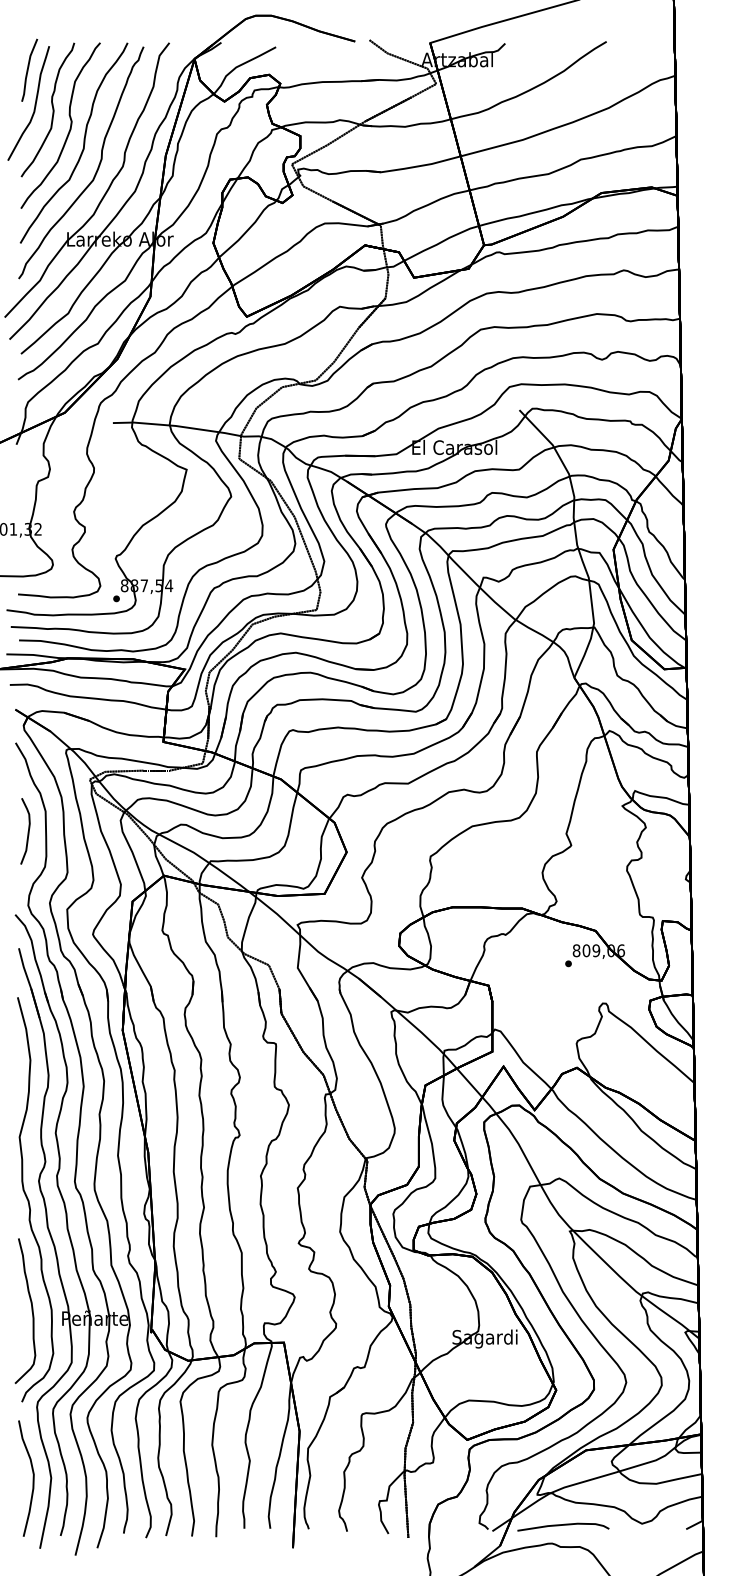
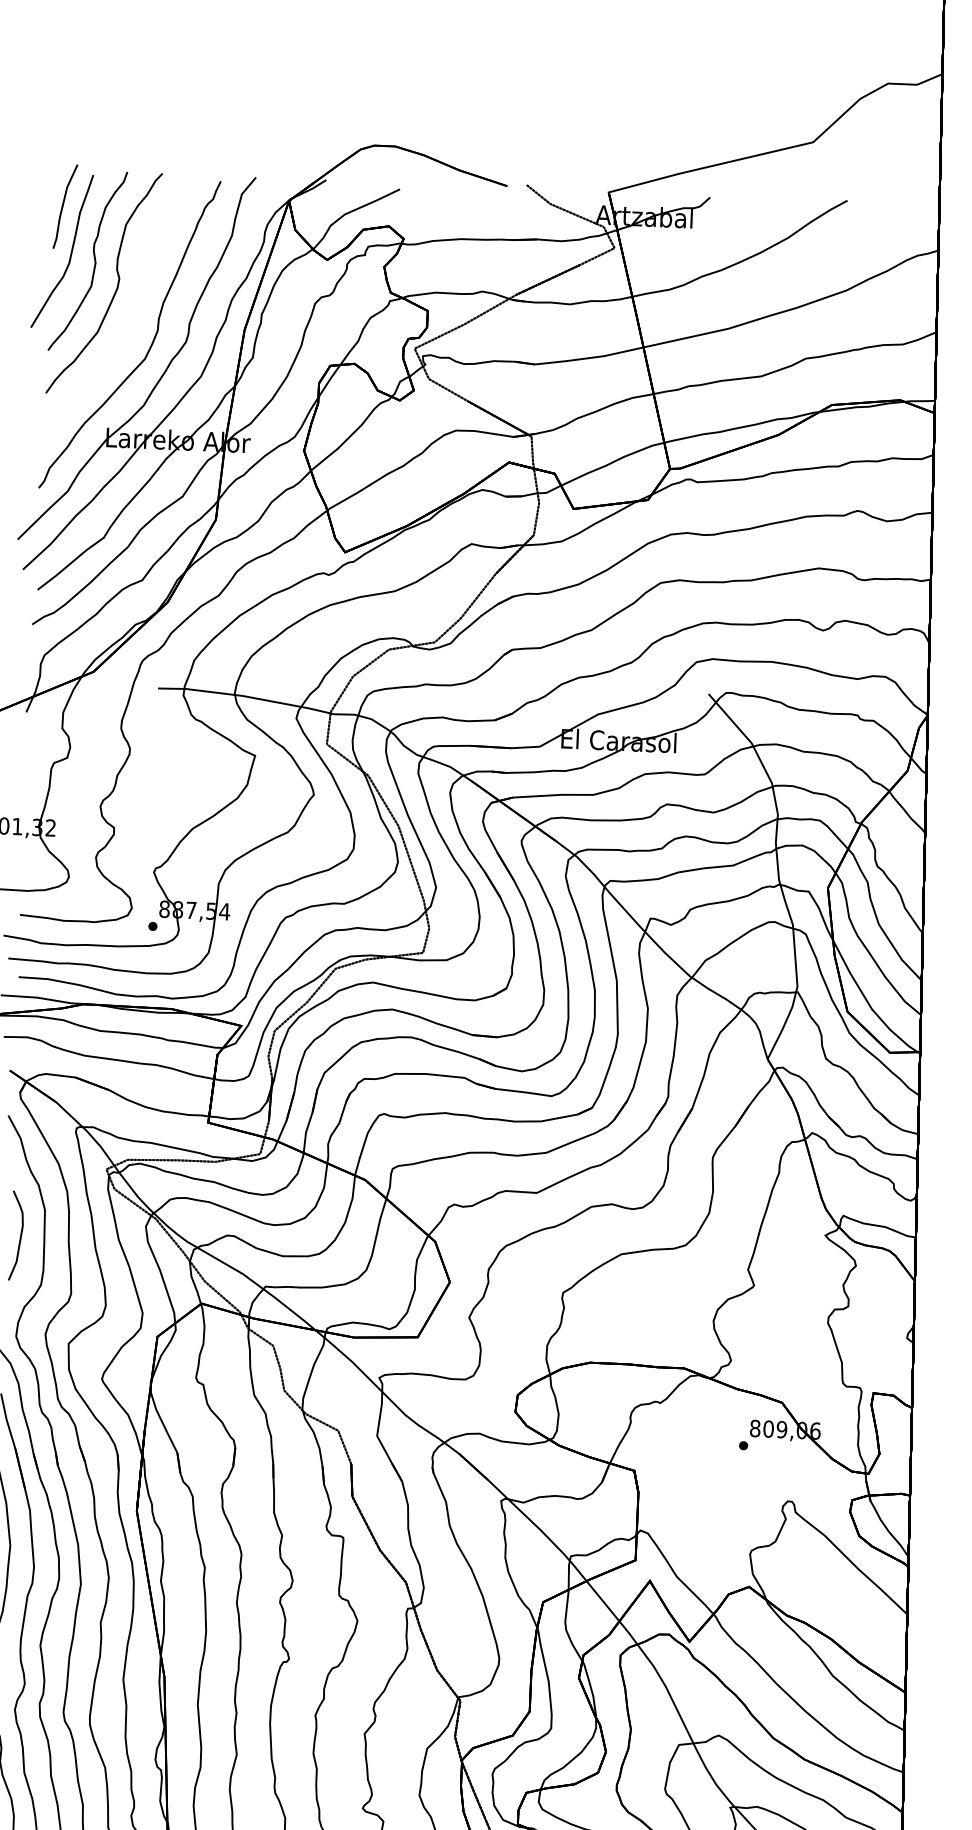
curve: (83, 142) -> (134, 307), removed

